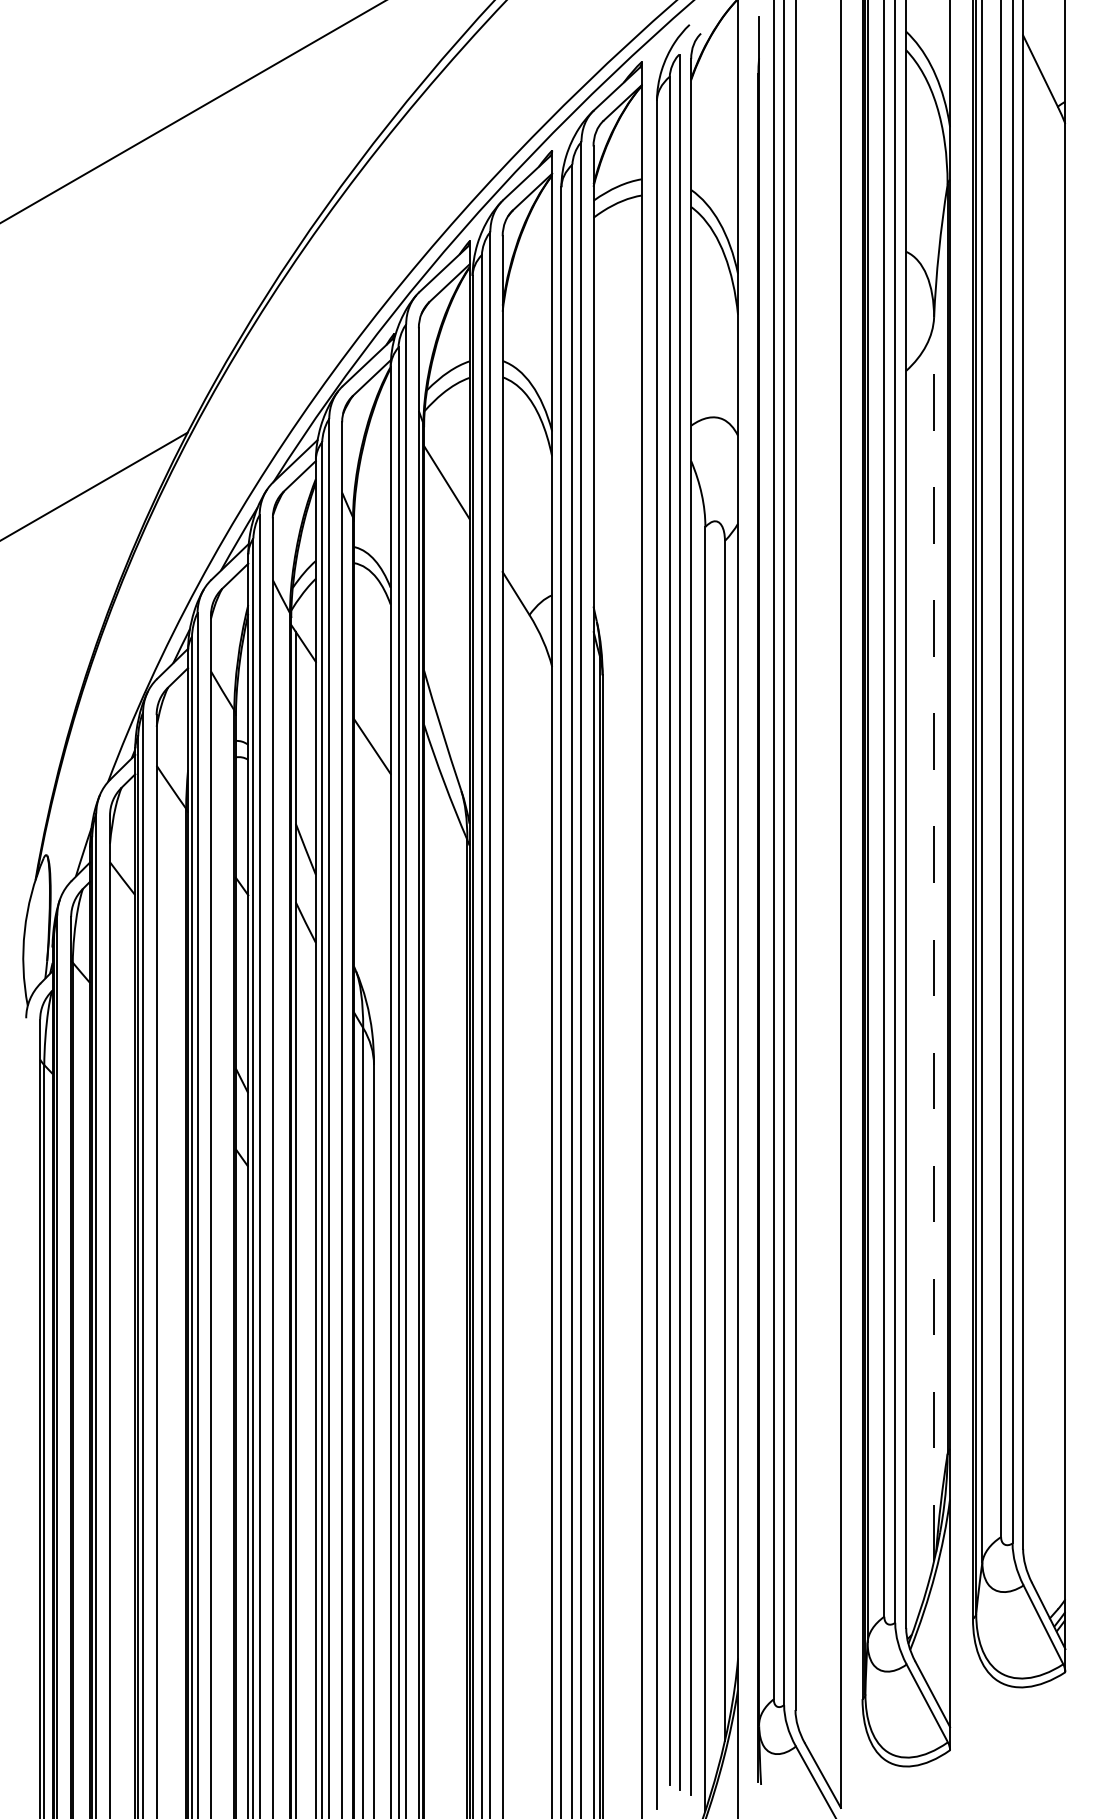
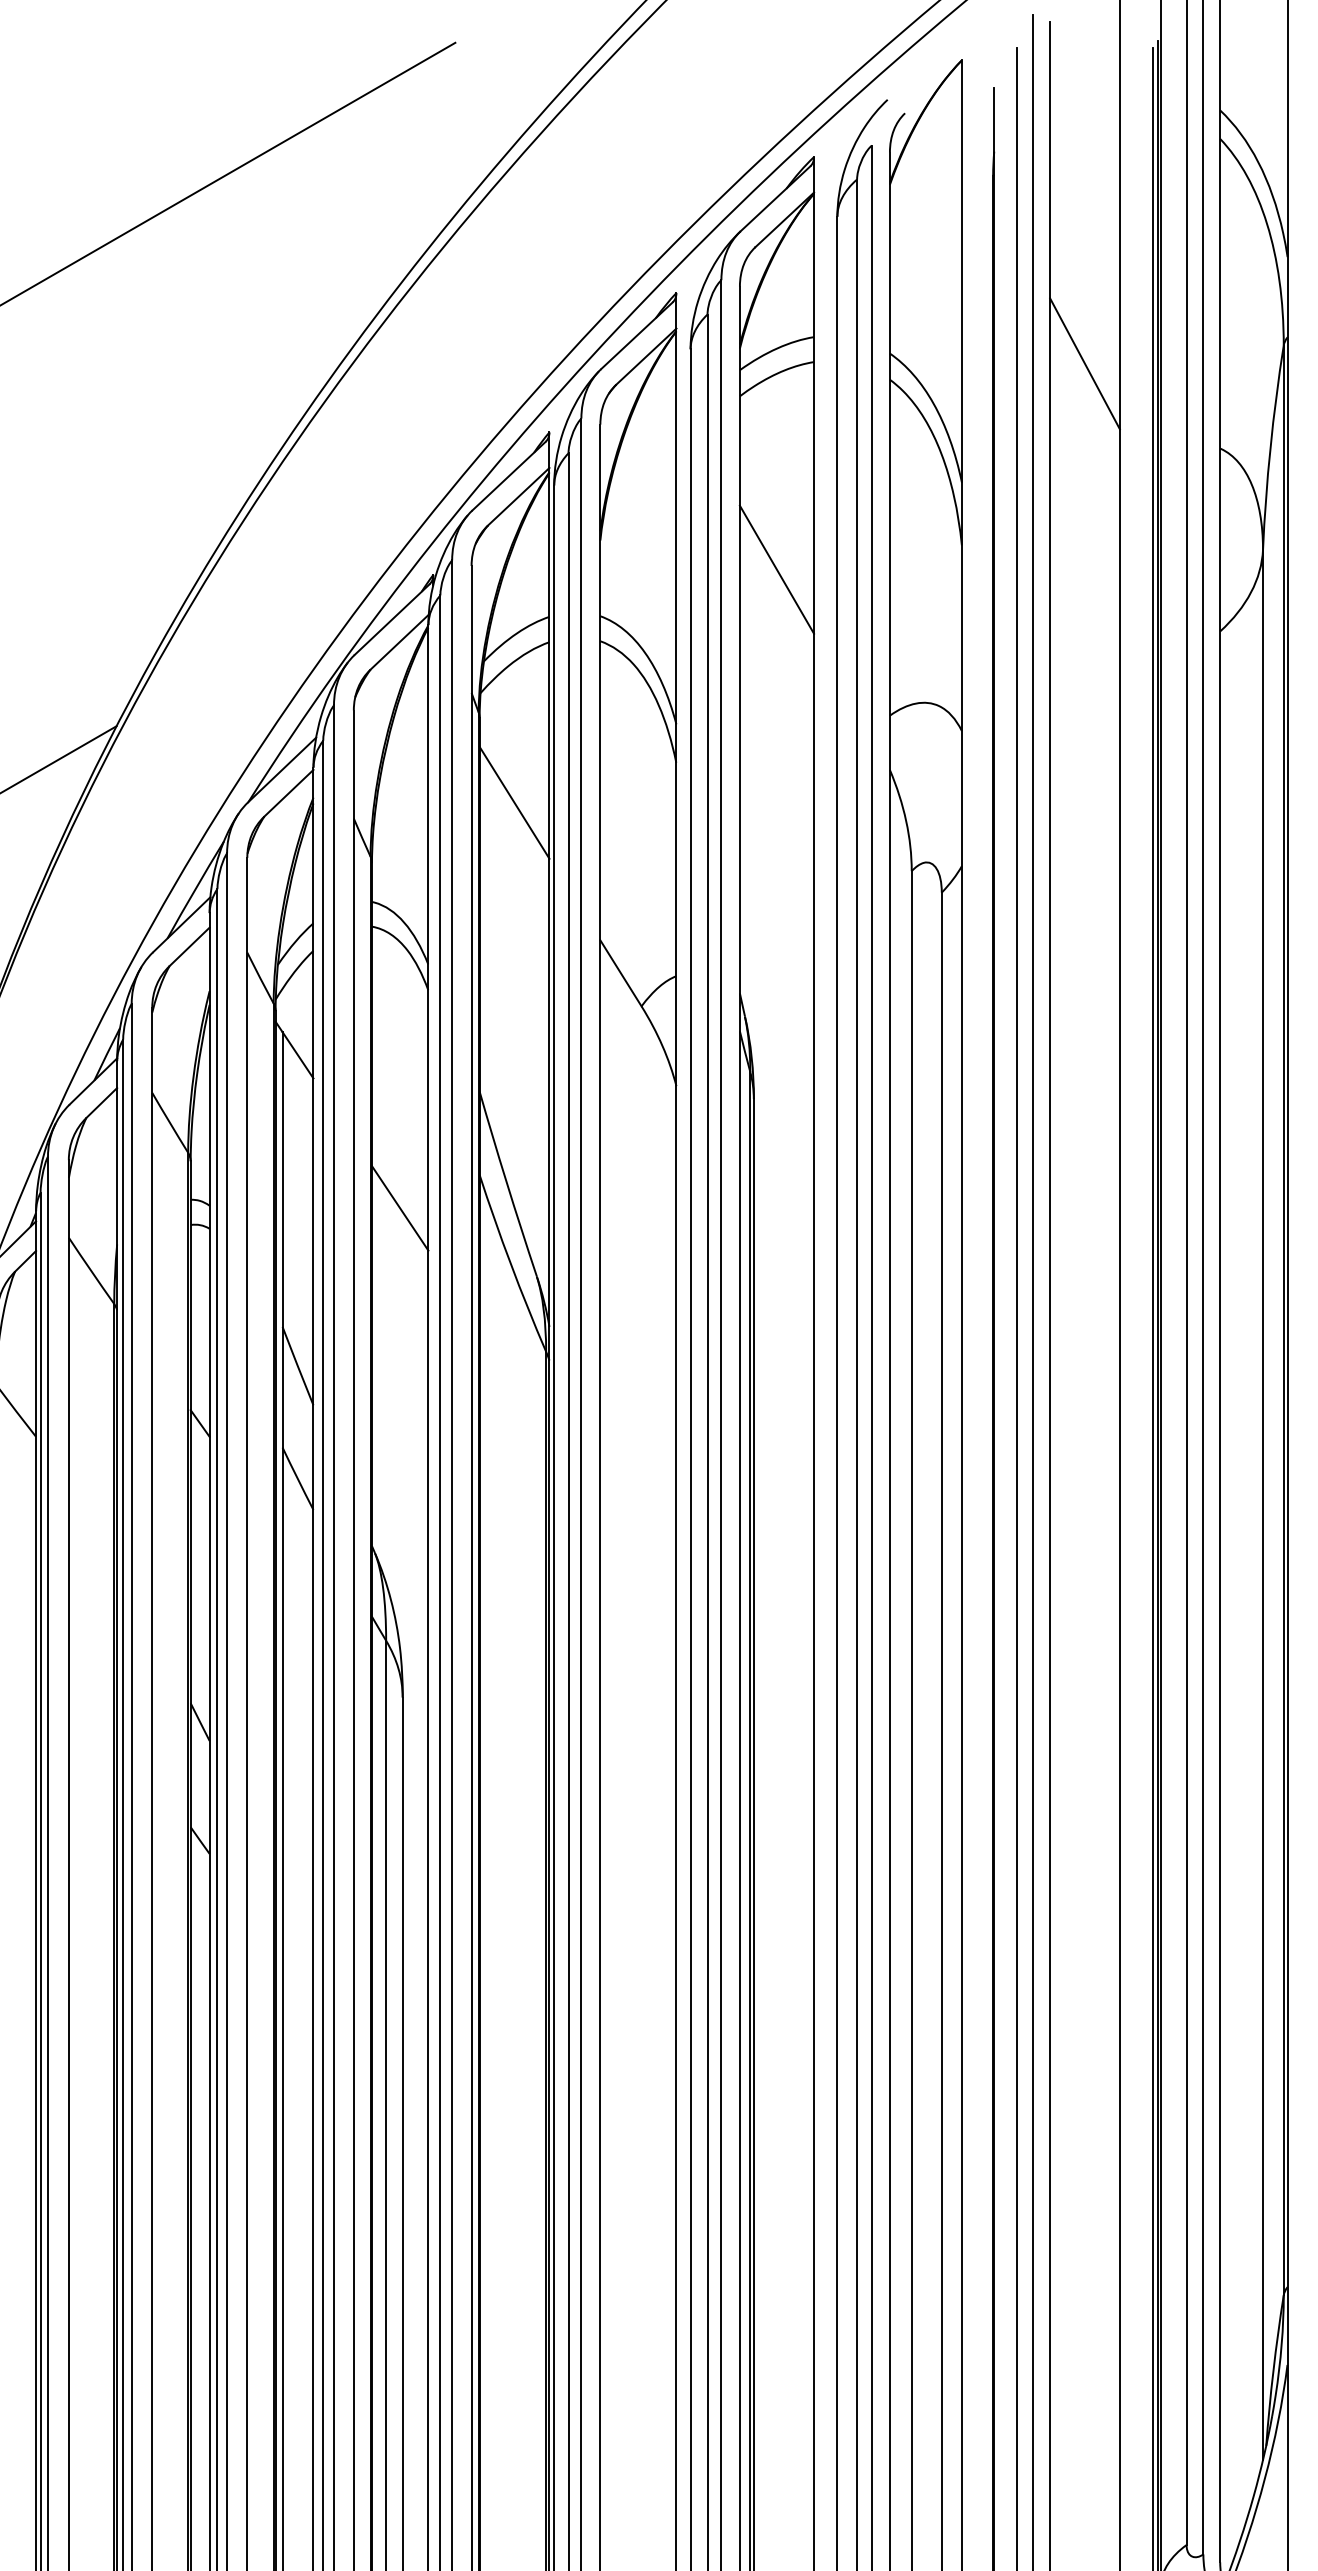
line: (817, 196) -> (1083, 363), added
line: (617, 330) -> (776, 569), added
line: (934, 939) -> (1263, 1504), dashed -> solid

